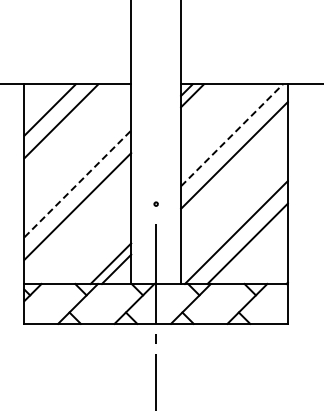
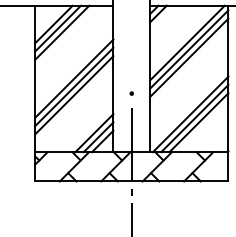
line: (55, 115) -> (57, 28), added
line: (232, 135) -> (187, 43), dashed -> solid
line: (234, 143) -> (189, 49), added
line: (78, 183) -> (74, 78), dashed -> solid
line: (77, 194) -> (74, 86), added
line: (241, 237) -> (194, 118), added
line: (105, 257) -> (94, 132), added

